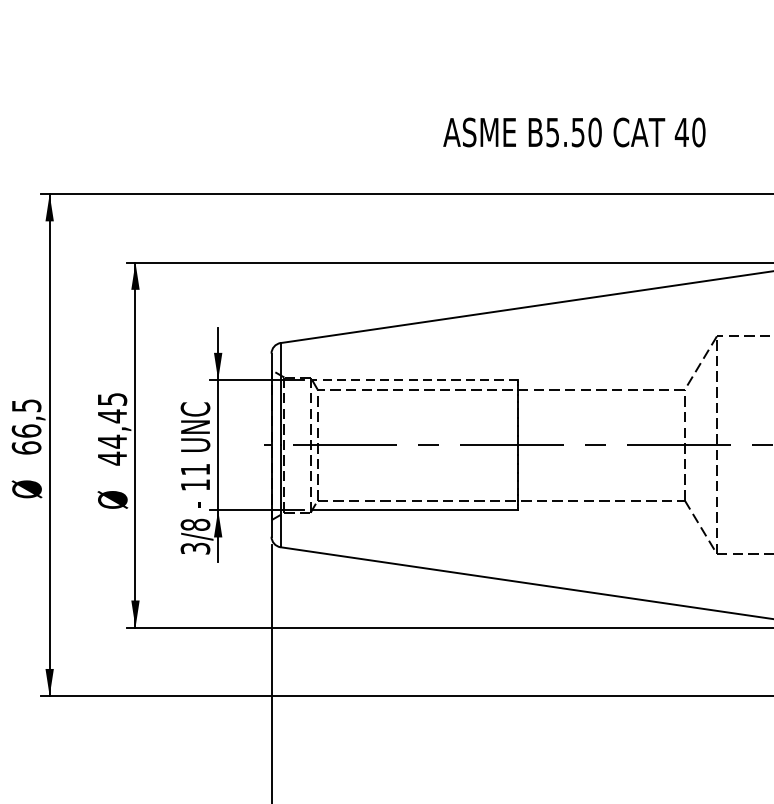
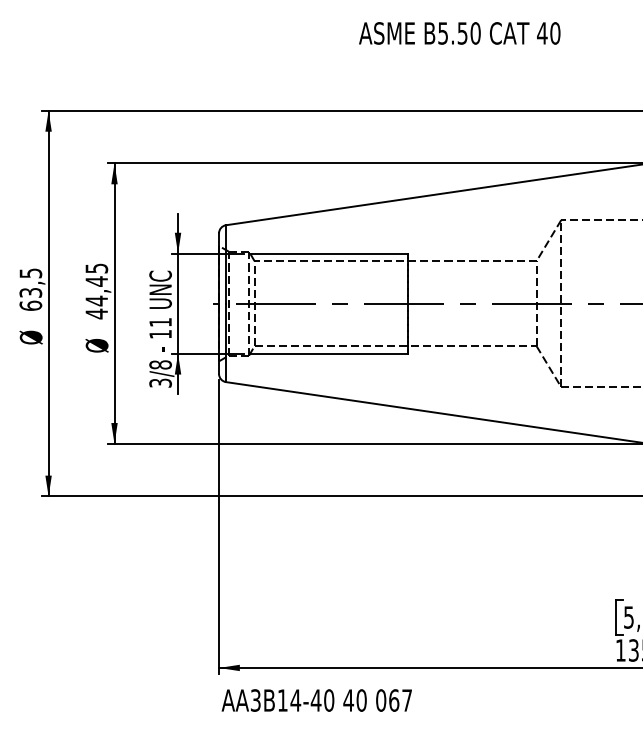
text: (574, 132) -> (459, 33), moved
line: (413, 379) -> (328, 253), dashed -> solid
text: (26, 430) -> (30, 292), 66,5 -> 63,5

